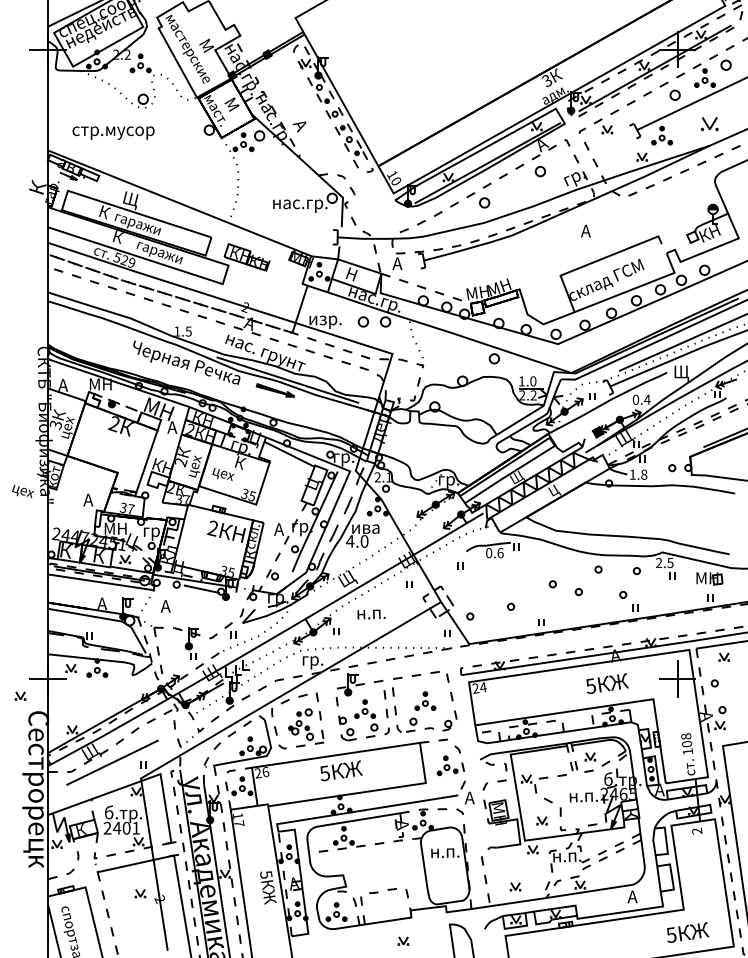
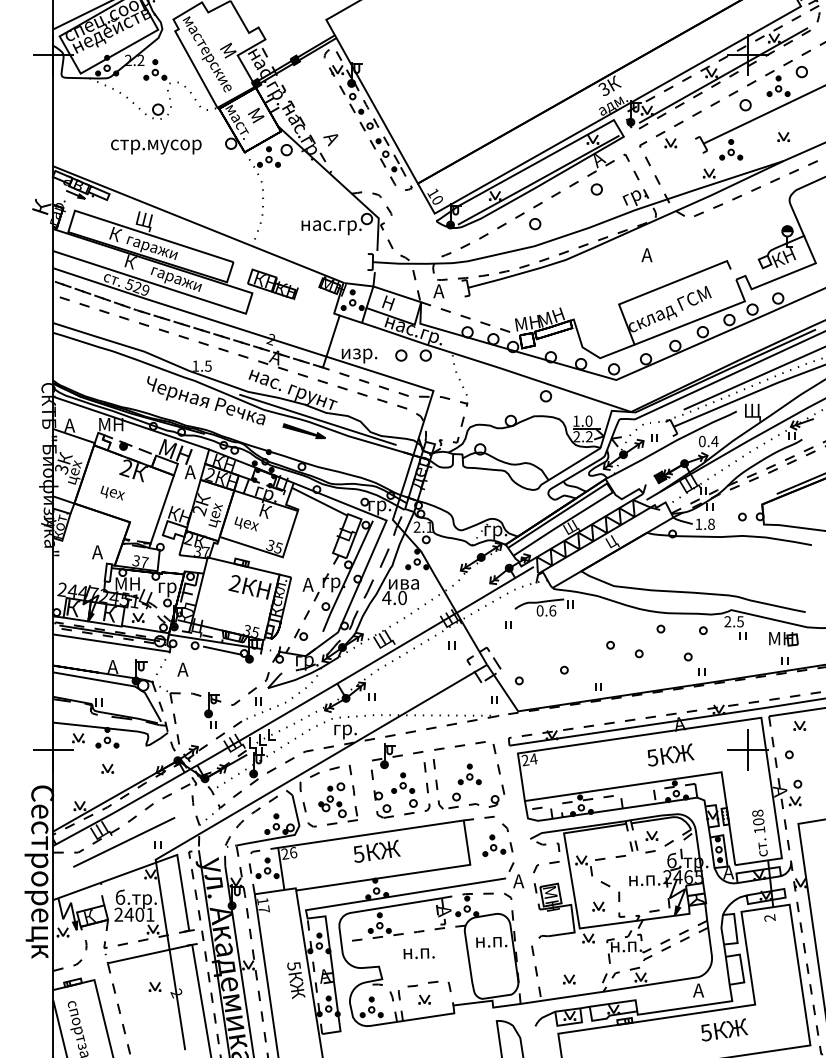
part: (709, 123) -> (783, 136), size x0.62
text: (113, 132) -> (156, 146), moved
text: (23, 490) -> (113, 492), moved
text: (371, 614) -> (419, 953), moved
part: (20, 695) -> (107, 768), moved
text: (688, 932) -> (724, 1029), moved
part: (403, 940) -> (424, 998), moved

